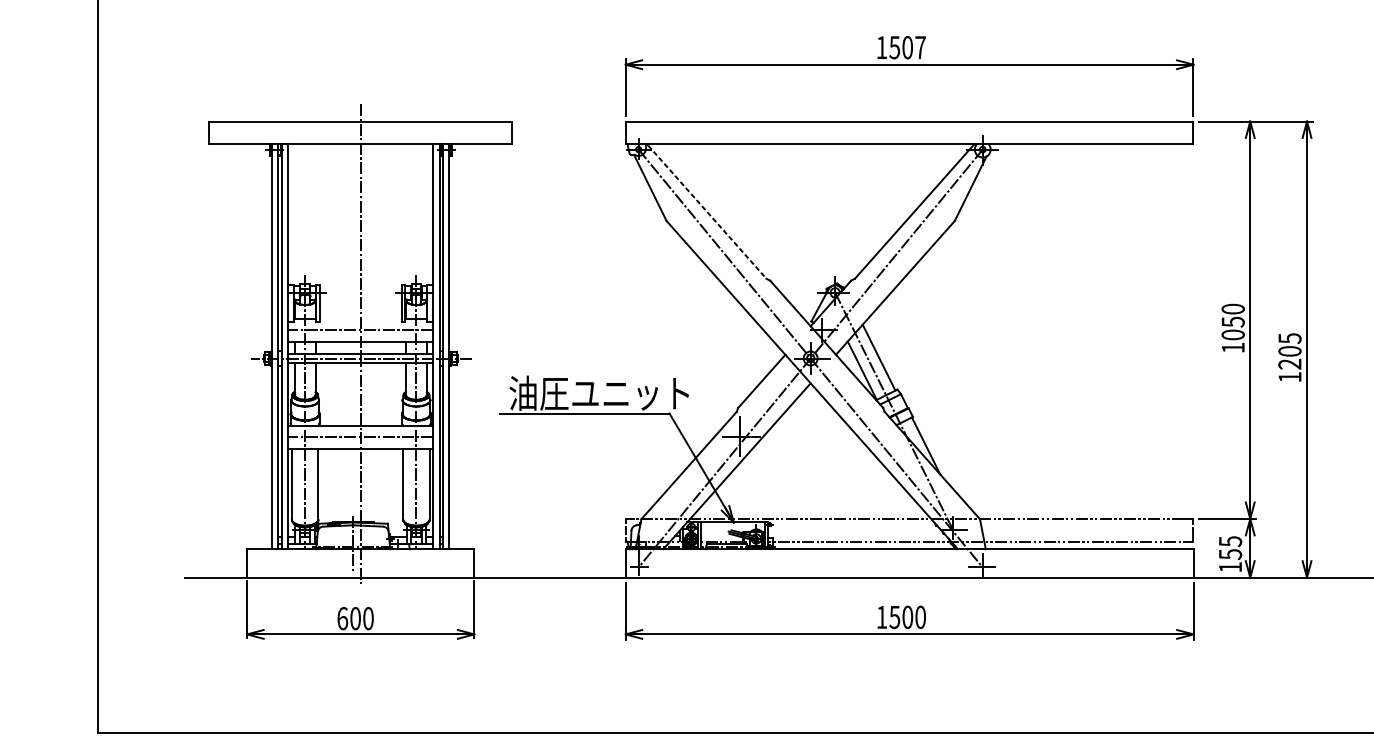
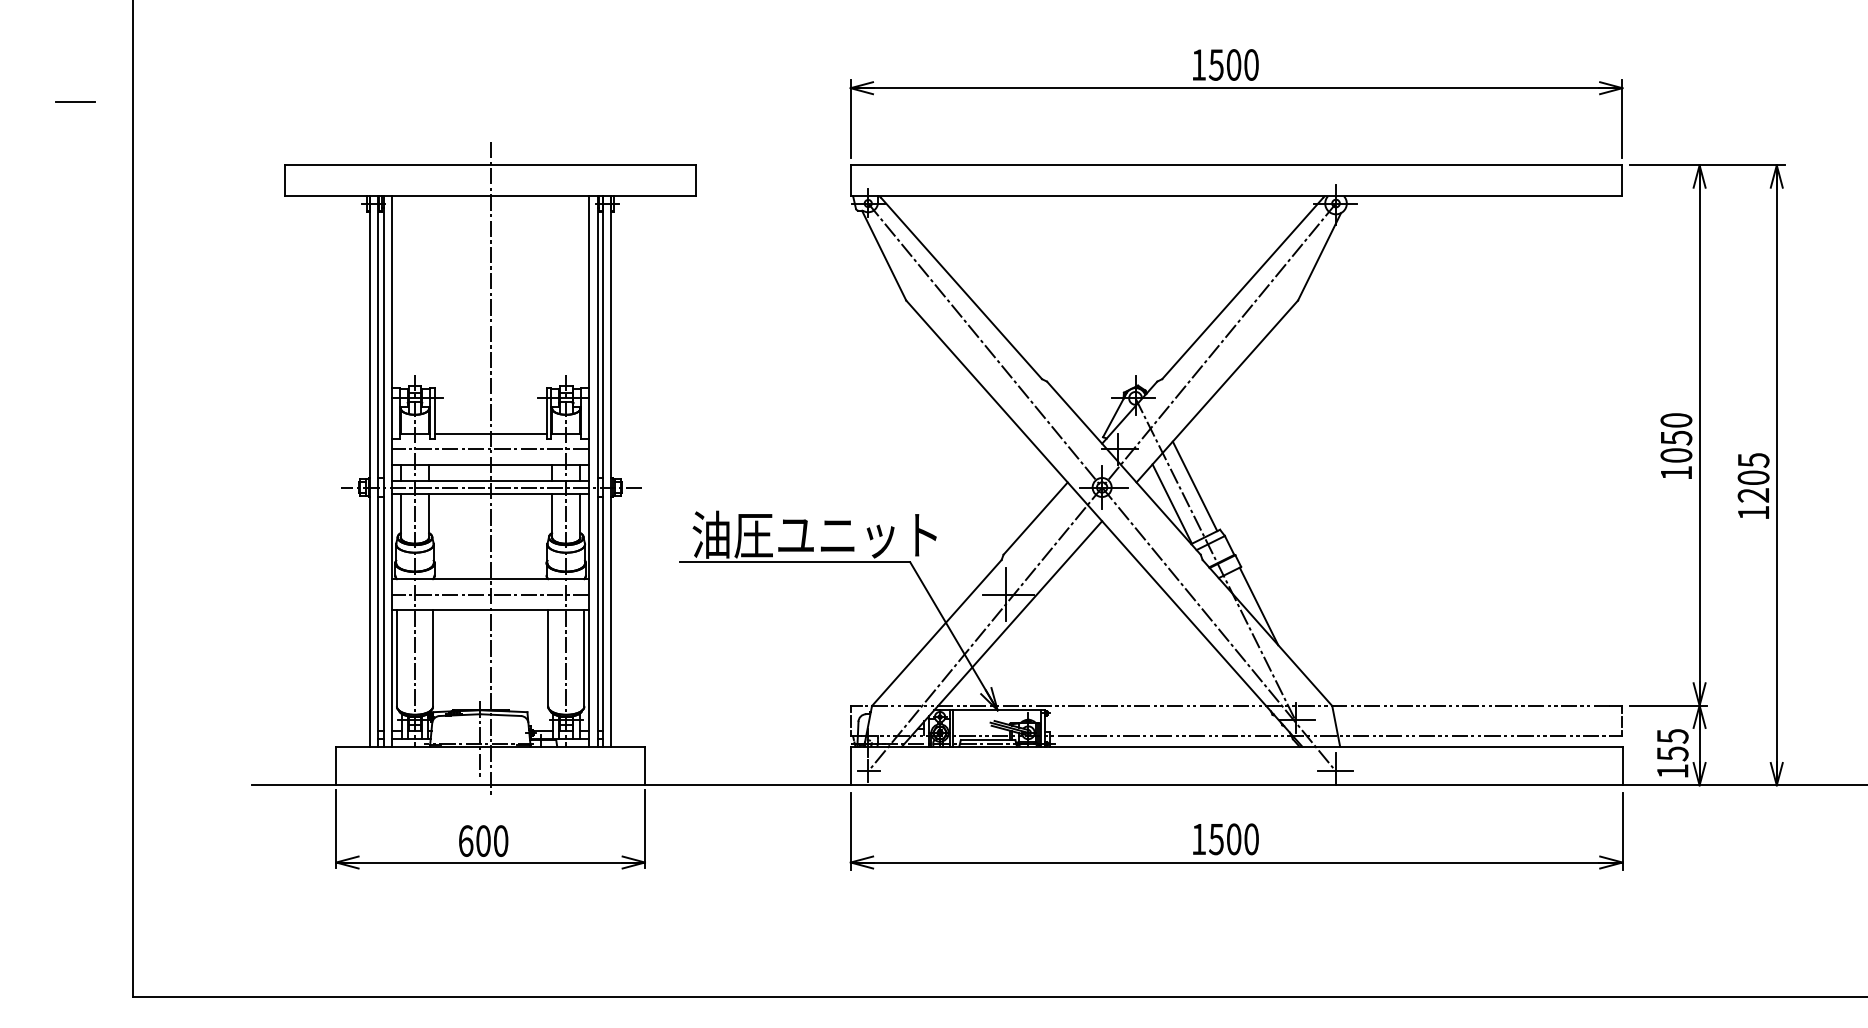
text: (920, 47) -> (1251, 64), 1507 -> 1500
line: (55, 74) -> (75, 101), added
line: (707, 212) -> (962, 289), dashed -> solid
line: (360, 318) -> (490, 433), added

